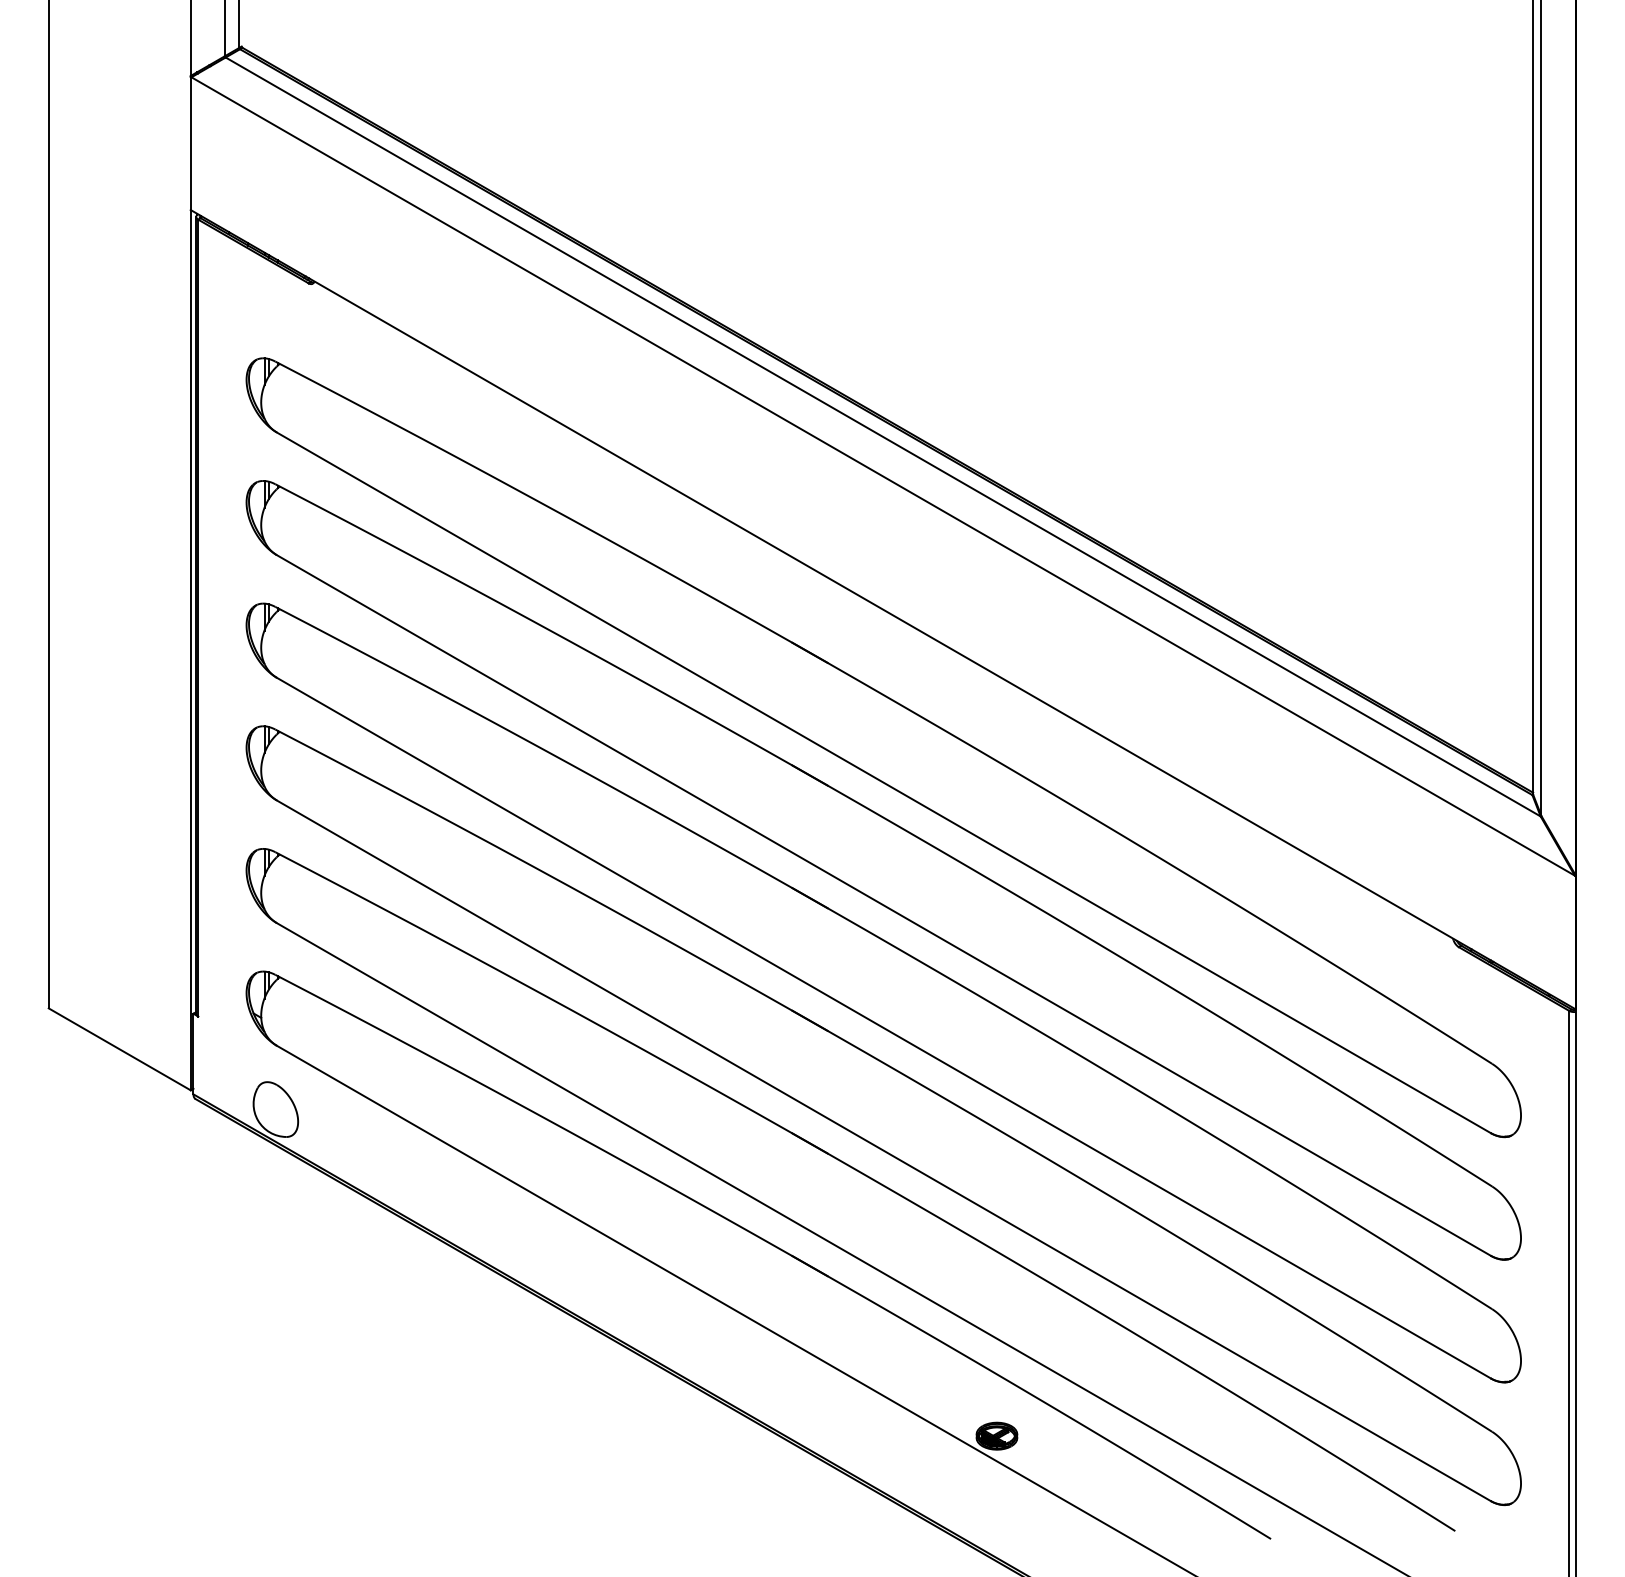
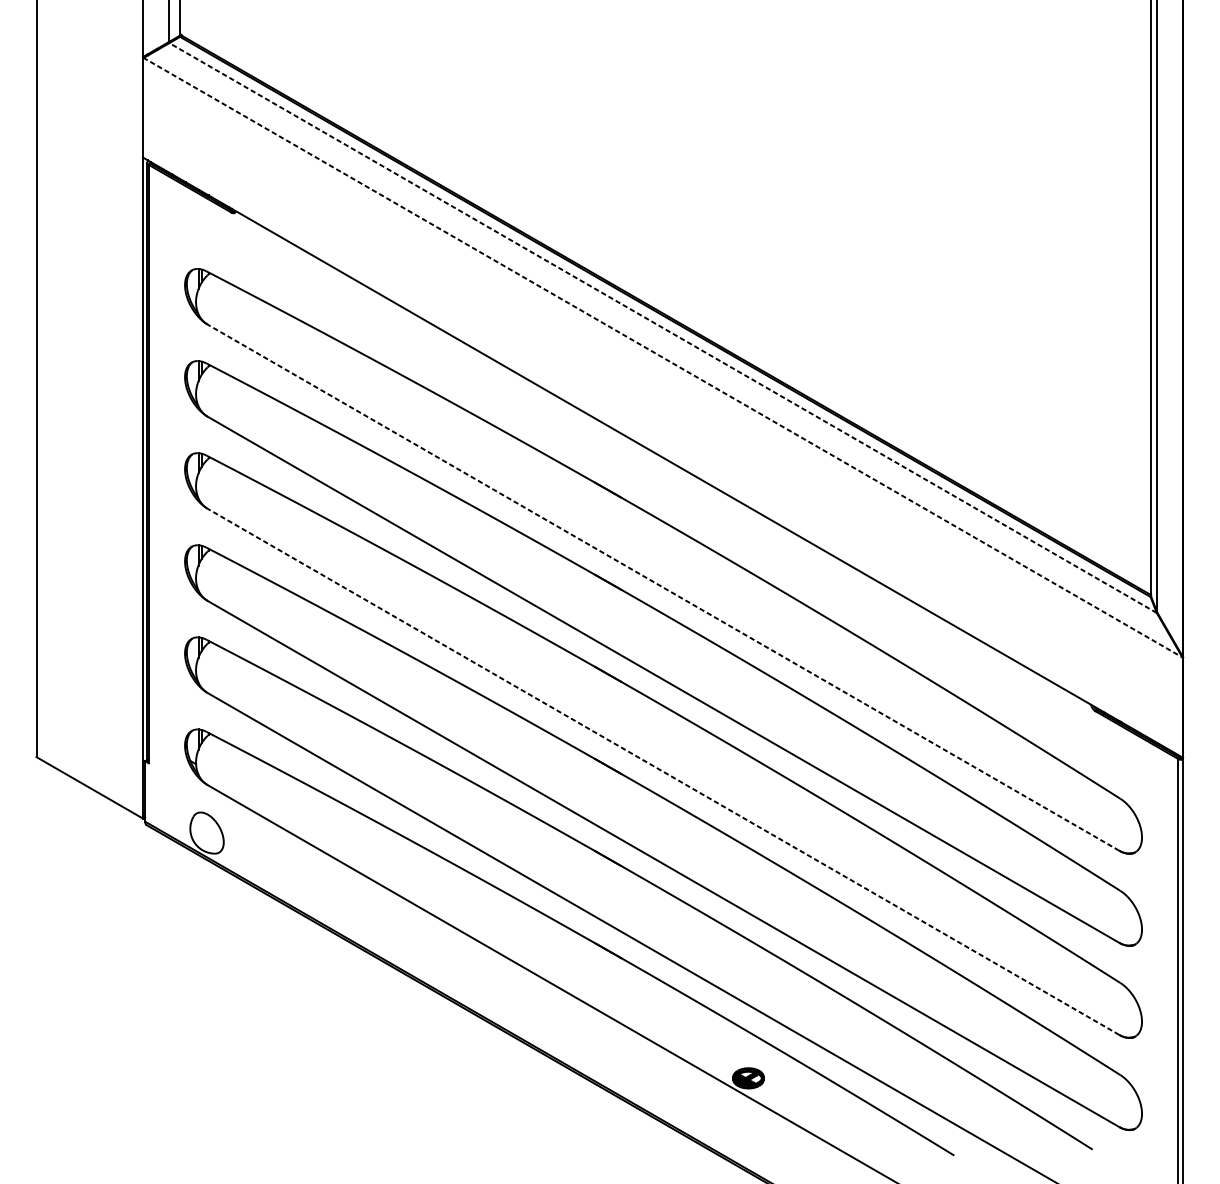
line: (882, 436) -> (662, 327), solid -> dashed
line: (883, 476) -> (663, 357), solid -> dashed
line: (883, 782) -> (663, 587), solid -> dashed
line: (883, 1028) -> (663, 772), solid -> dashed

